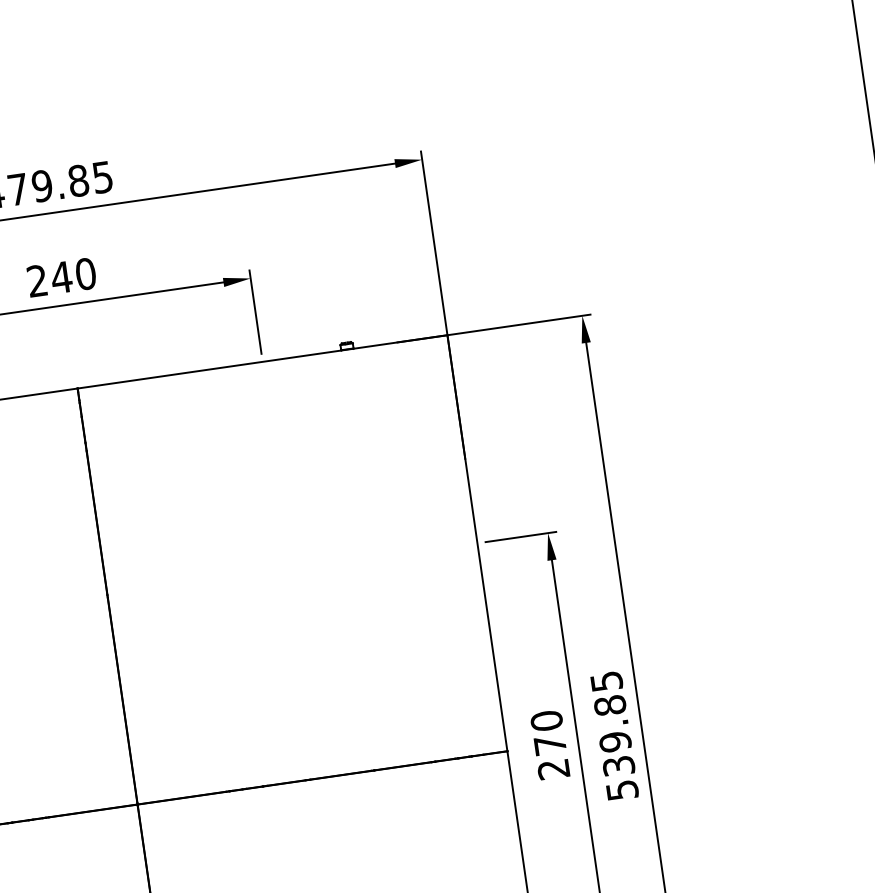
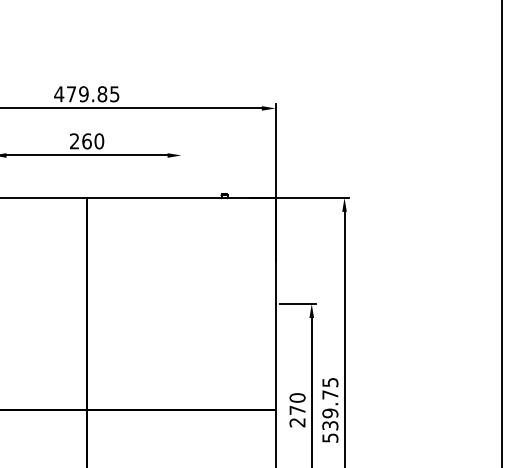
text: (60, 277) -> (86, 141), 240 -> 260
line: (255, 311) -> (181, 172), removed
text: (610, 704) -> (330, 394), 539.85 -> 539.75

